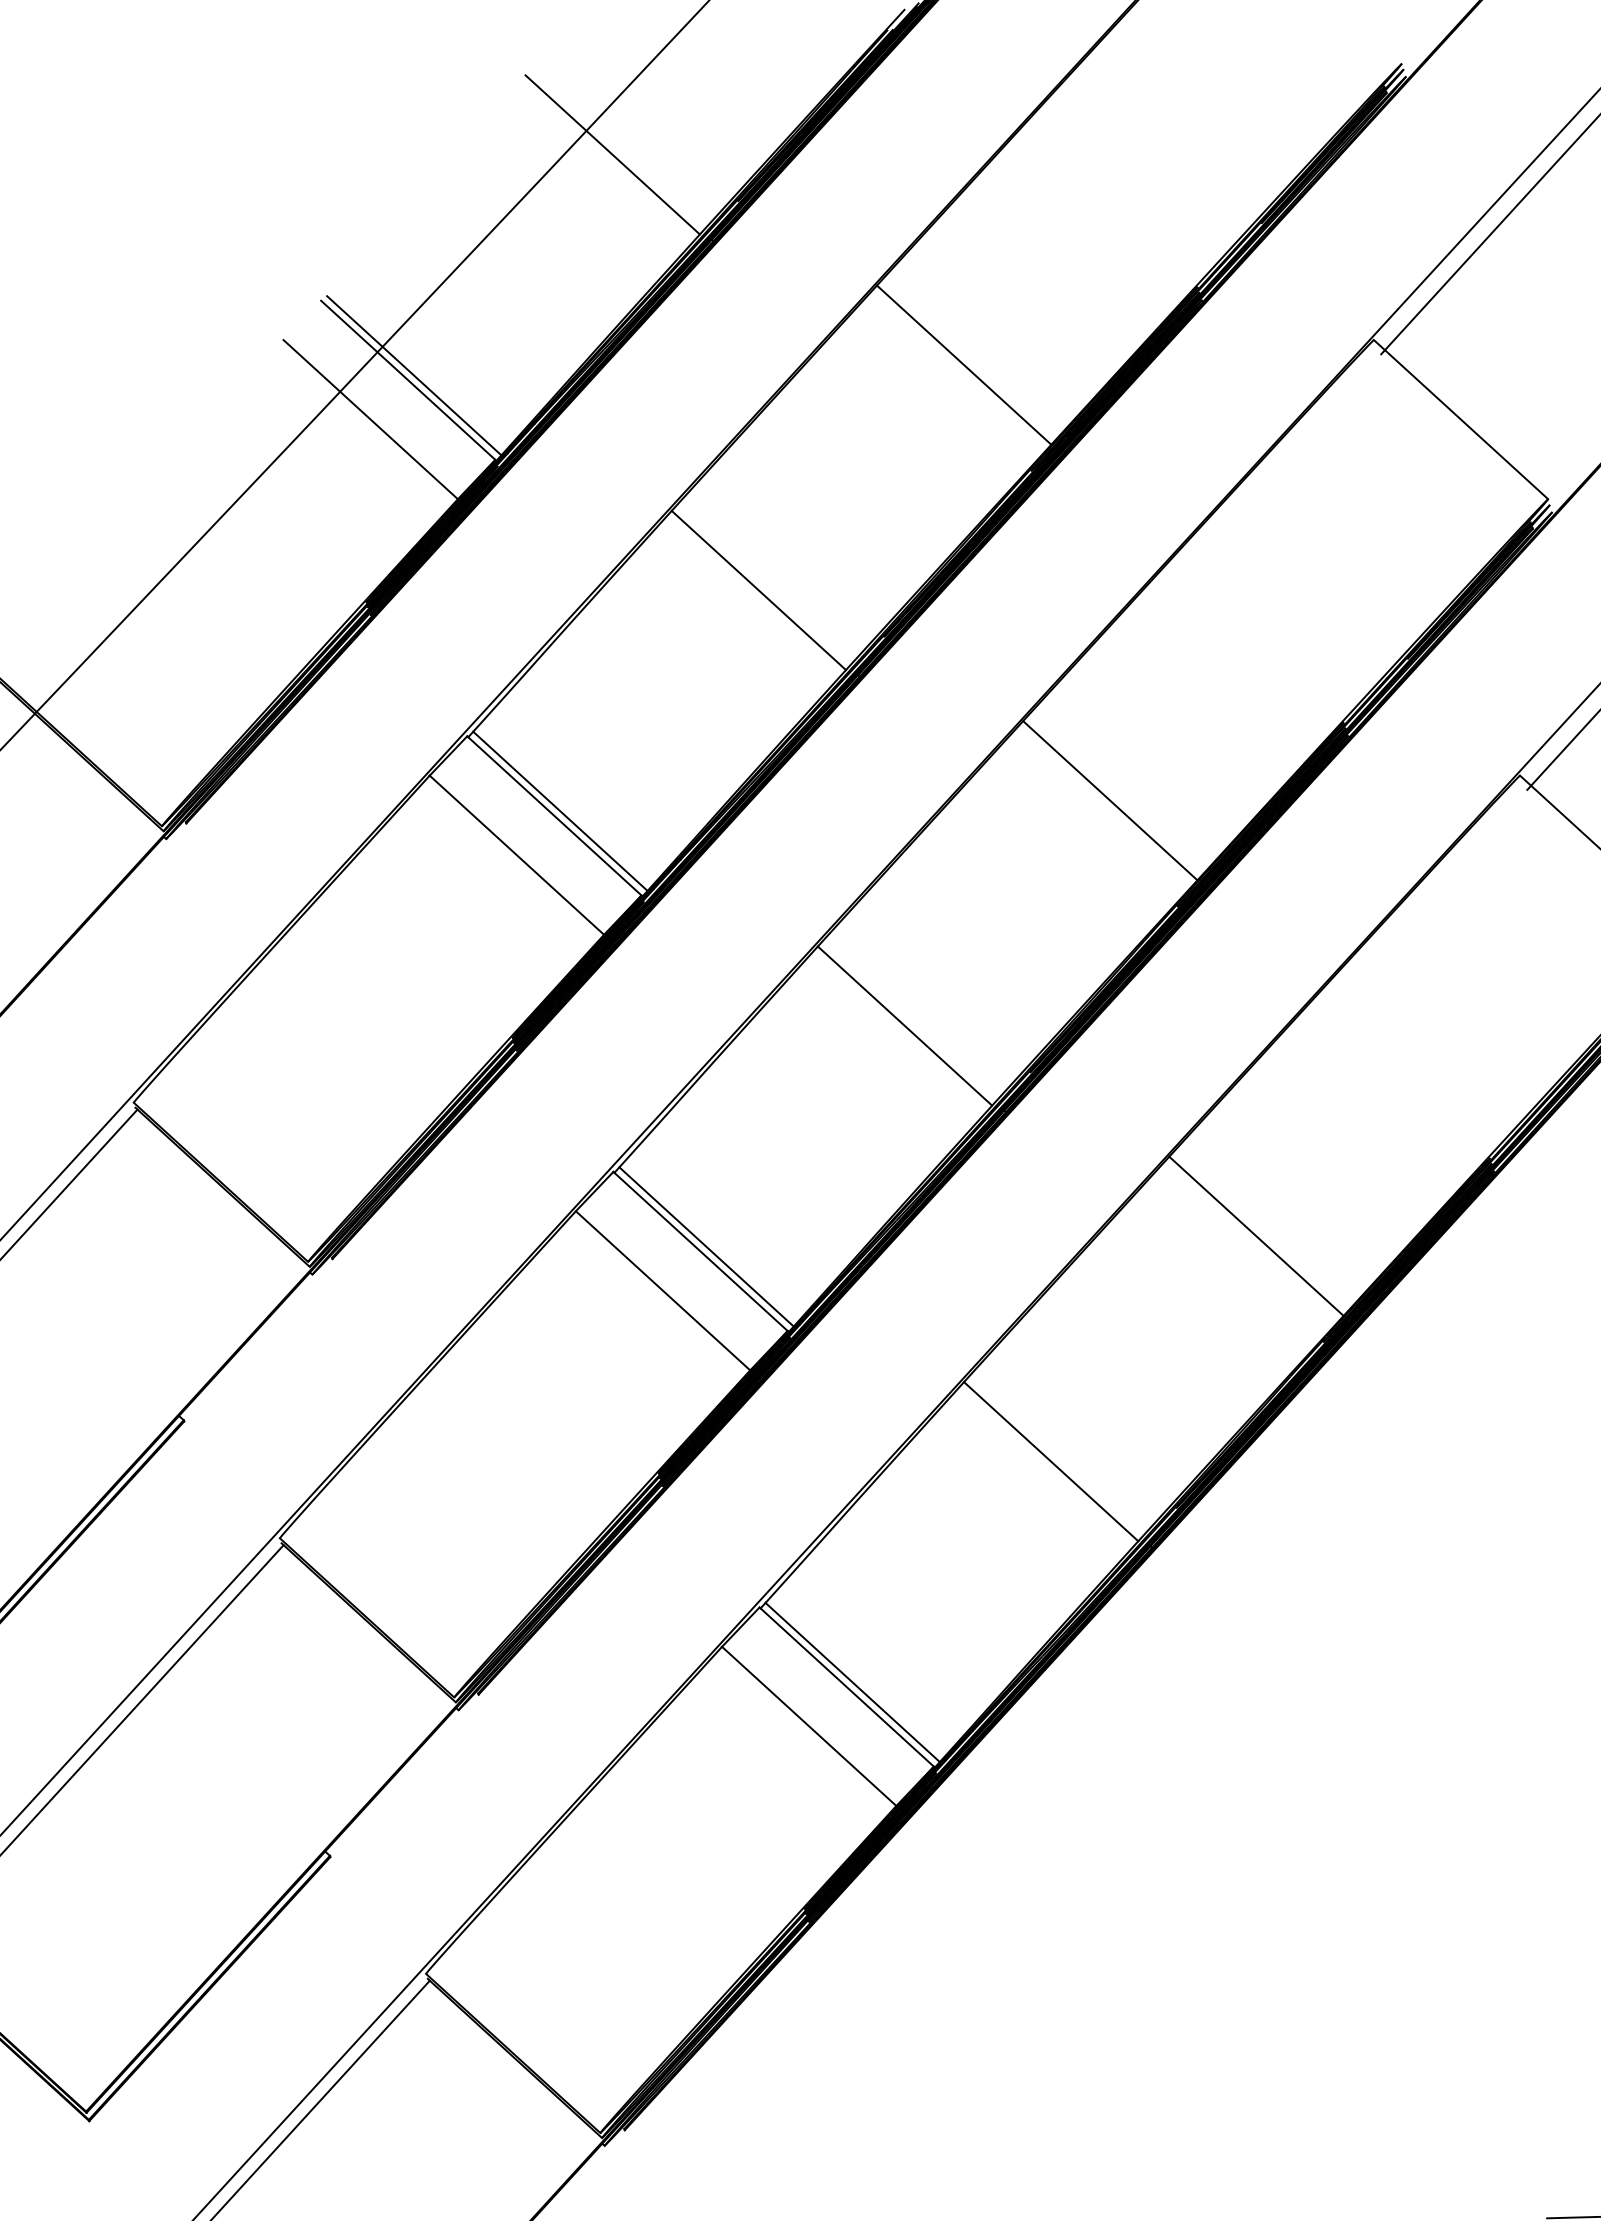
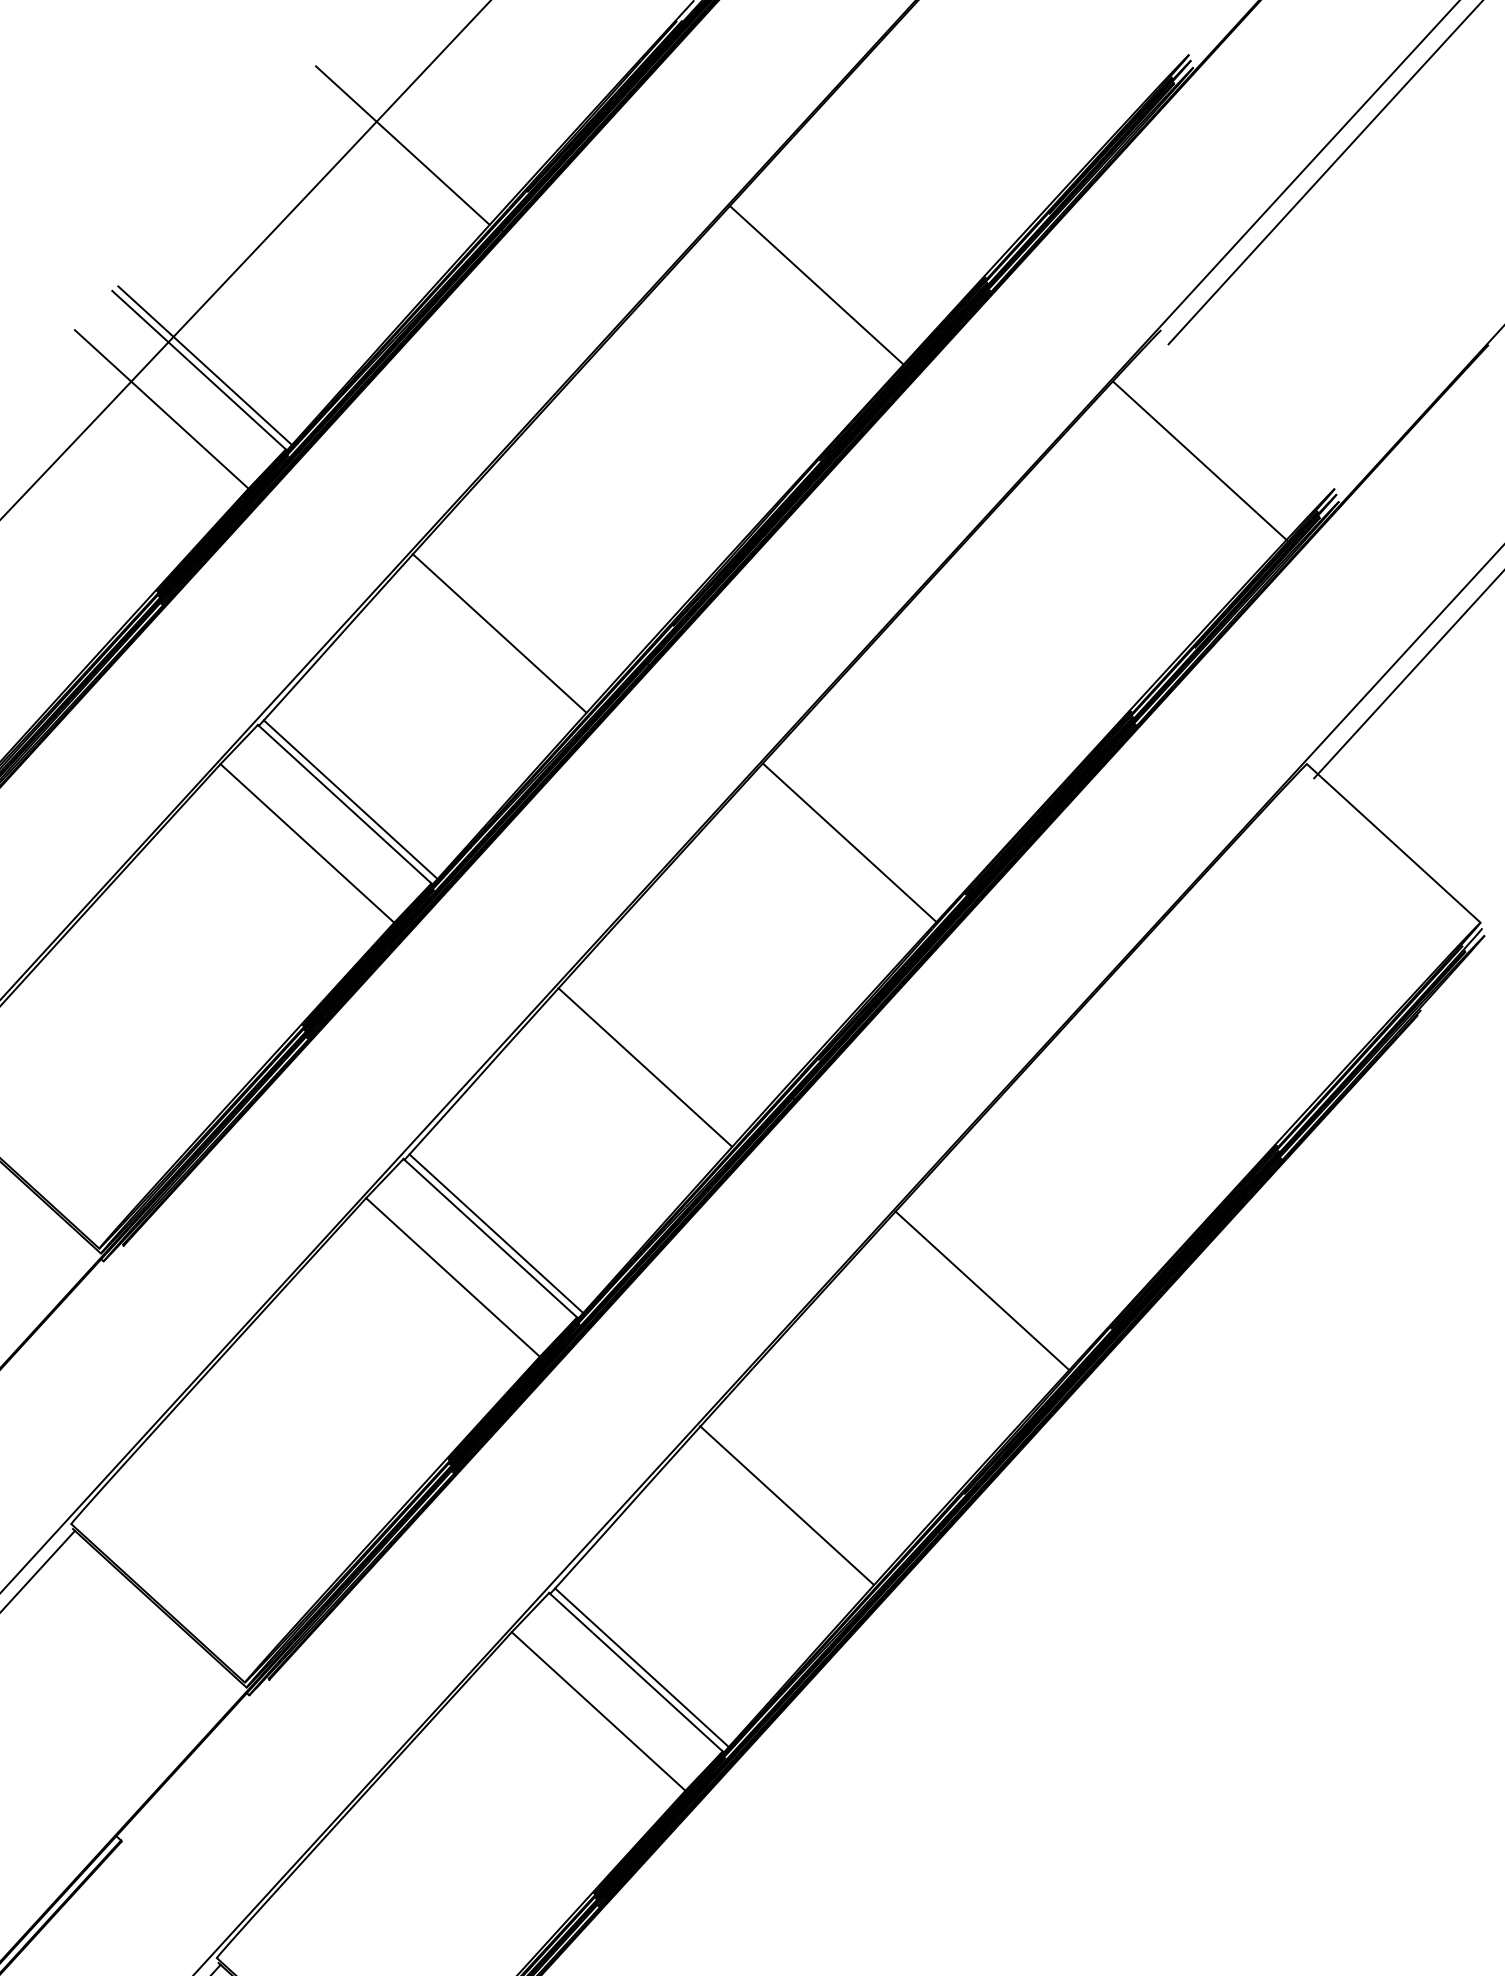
line: (963, 364) -> (816, 284), moved
line: (1460, 419) -> (1199, 461), moved
line: (758, 590) -> (499, 633), moved
line: (1110, 800) -> (850, 842), moved
line: (904, 1025) -> (644, 1066), moved
line: (1256, 1235) -> (982, 1290), moved
line: (1051, 1461) -> (787, 1505), moved

